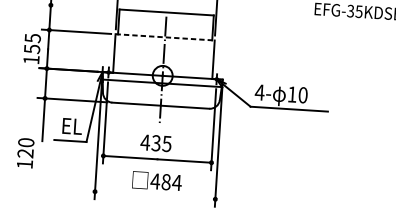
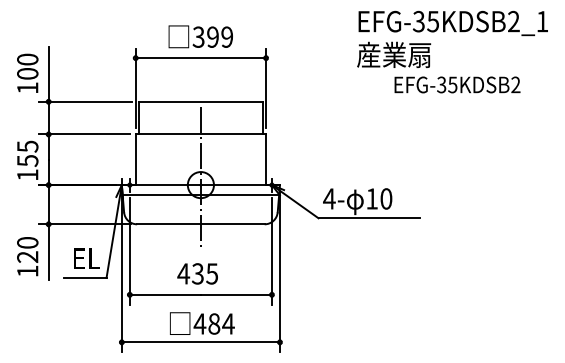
line: (78, 6) -> (84, 101), added
line: (165, 37) -> (201, 134), dashed -> solid
text: (25, 153) -> (27, 256), moved
line: (154, 195) -> (200, 342), added

